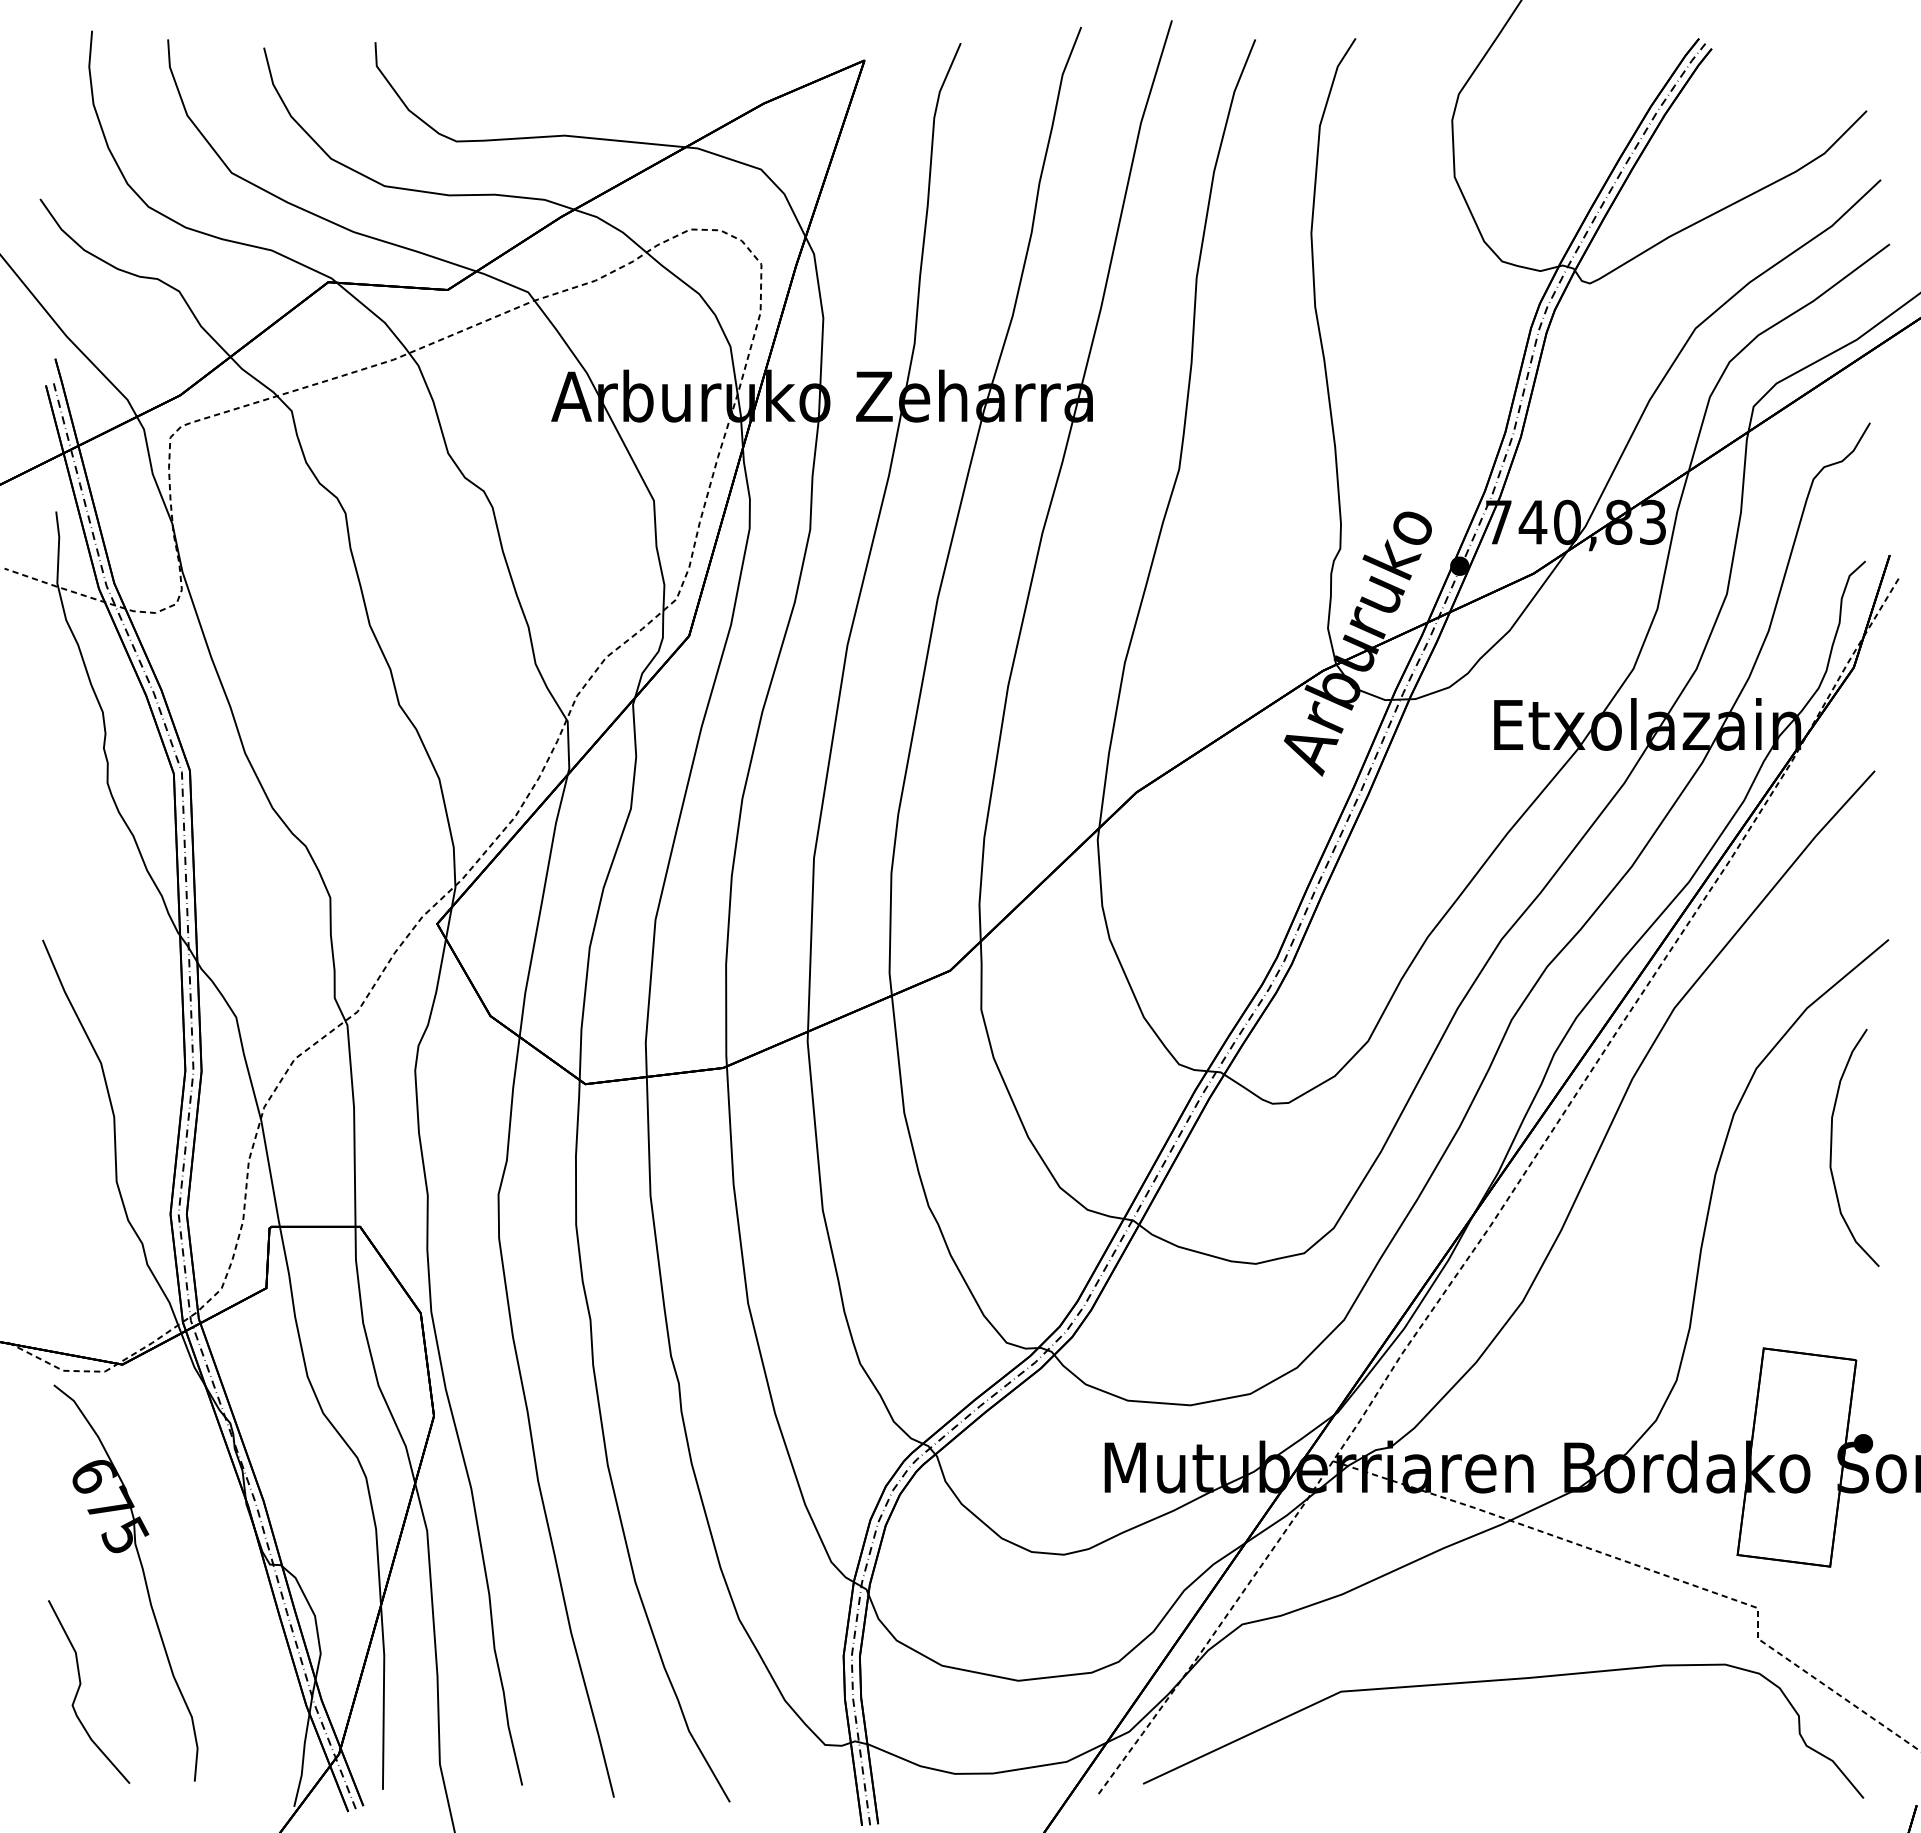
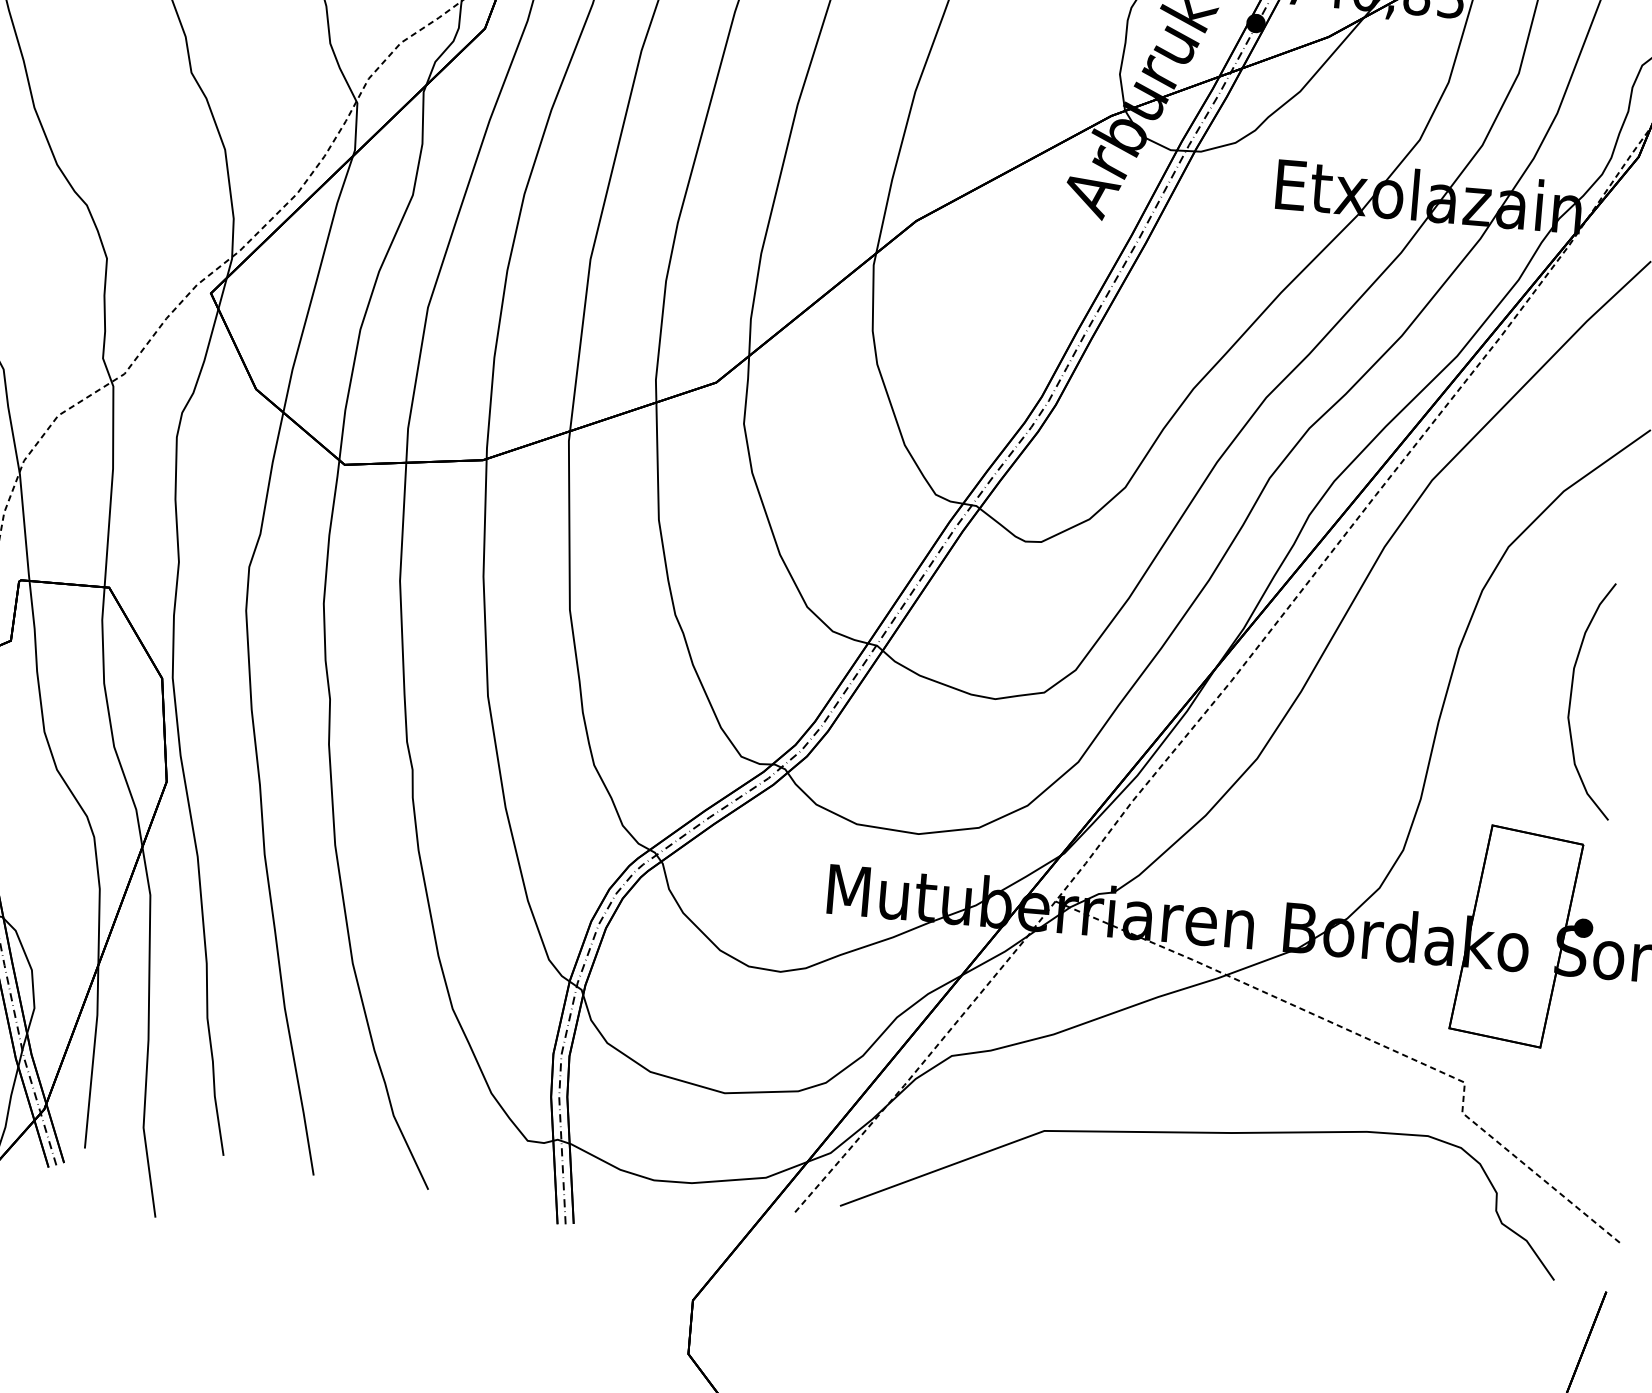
curve: (1832, 1145) -> (1572, 696), moved

